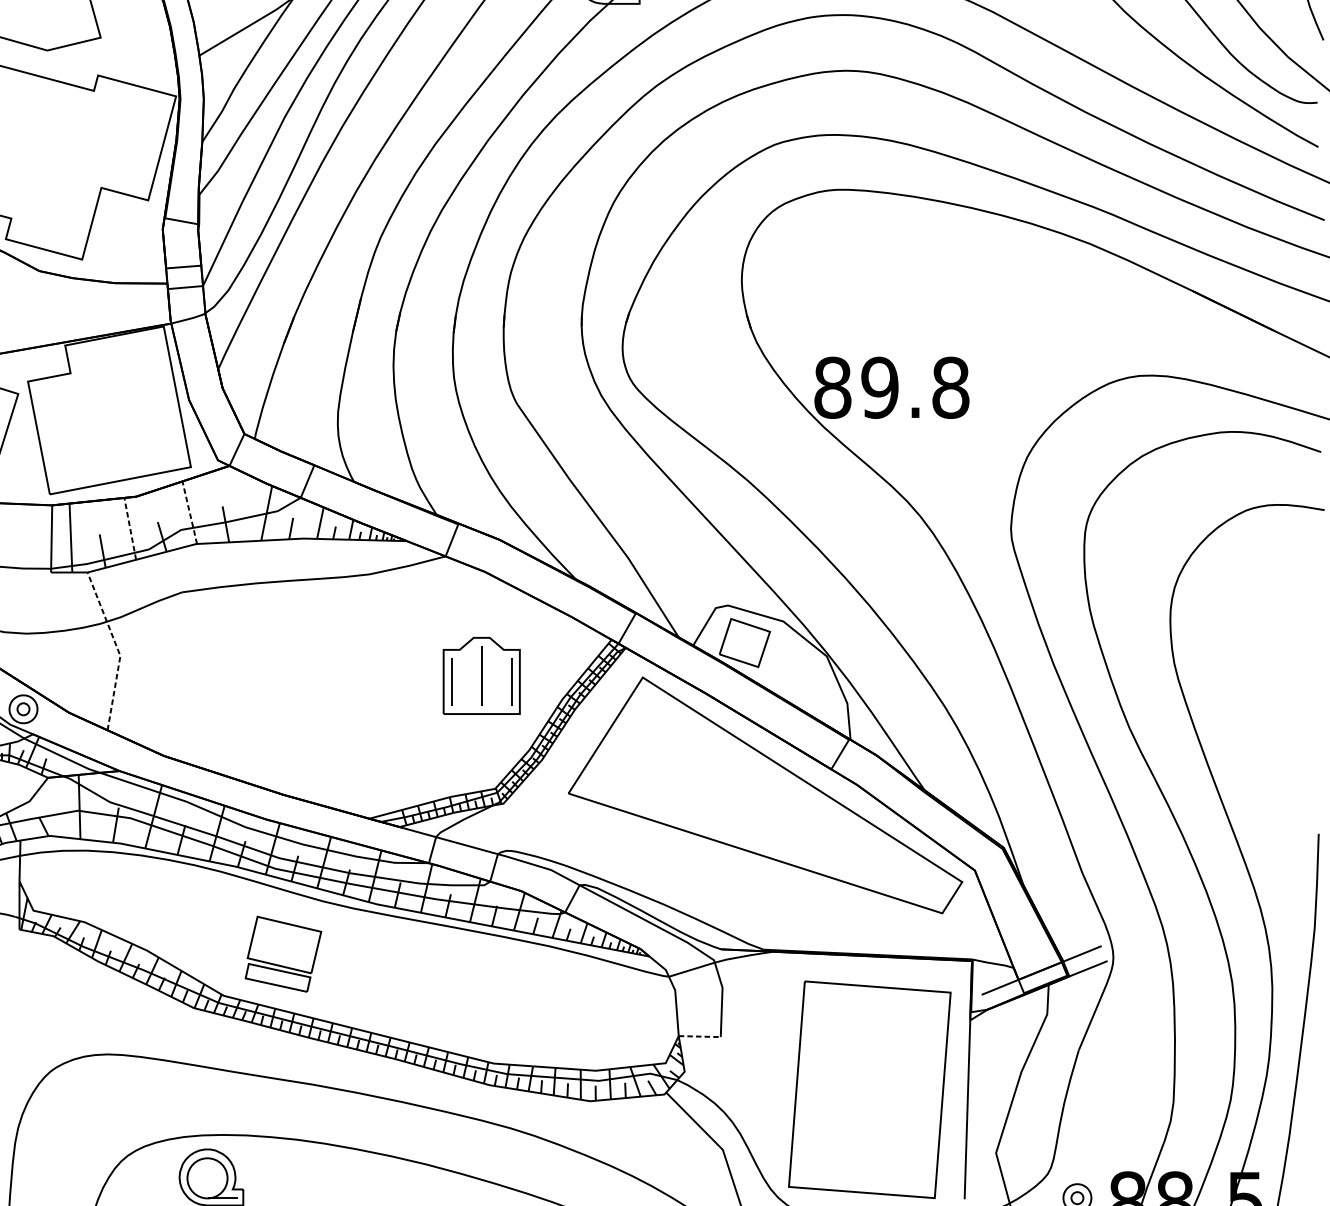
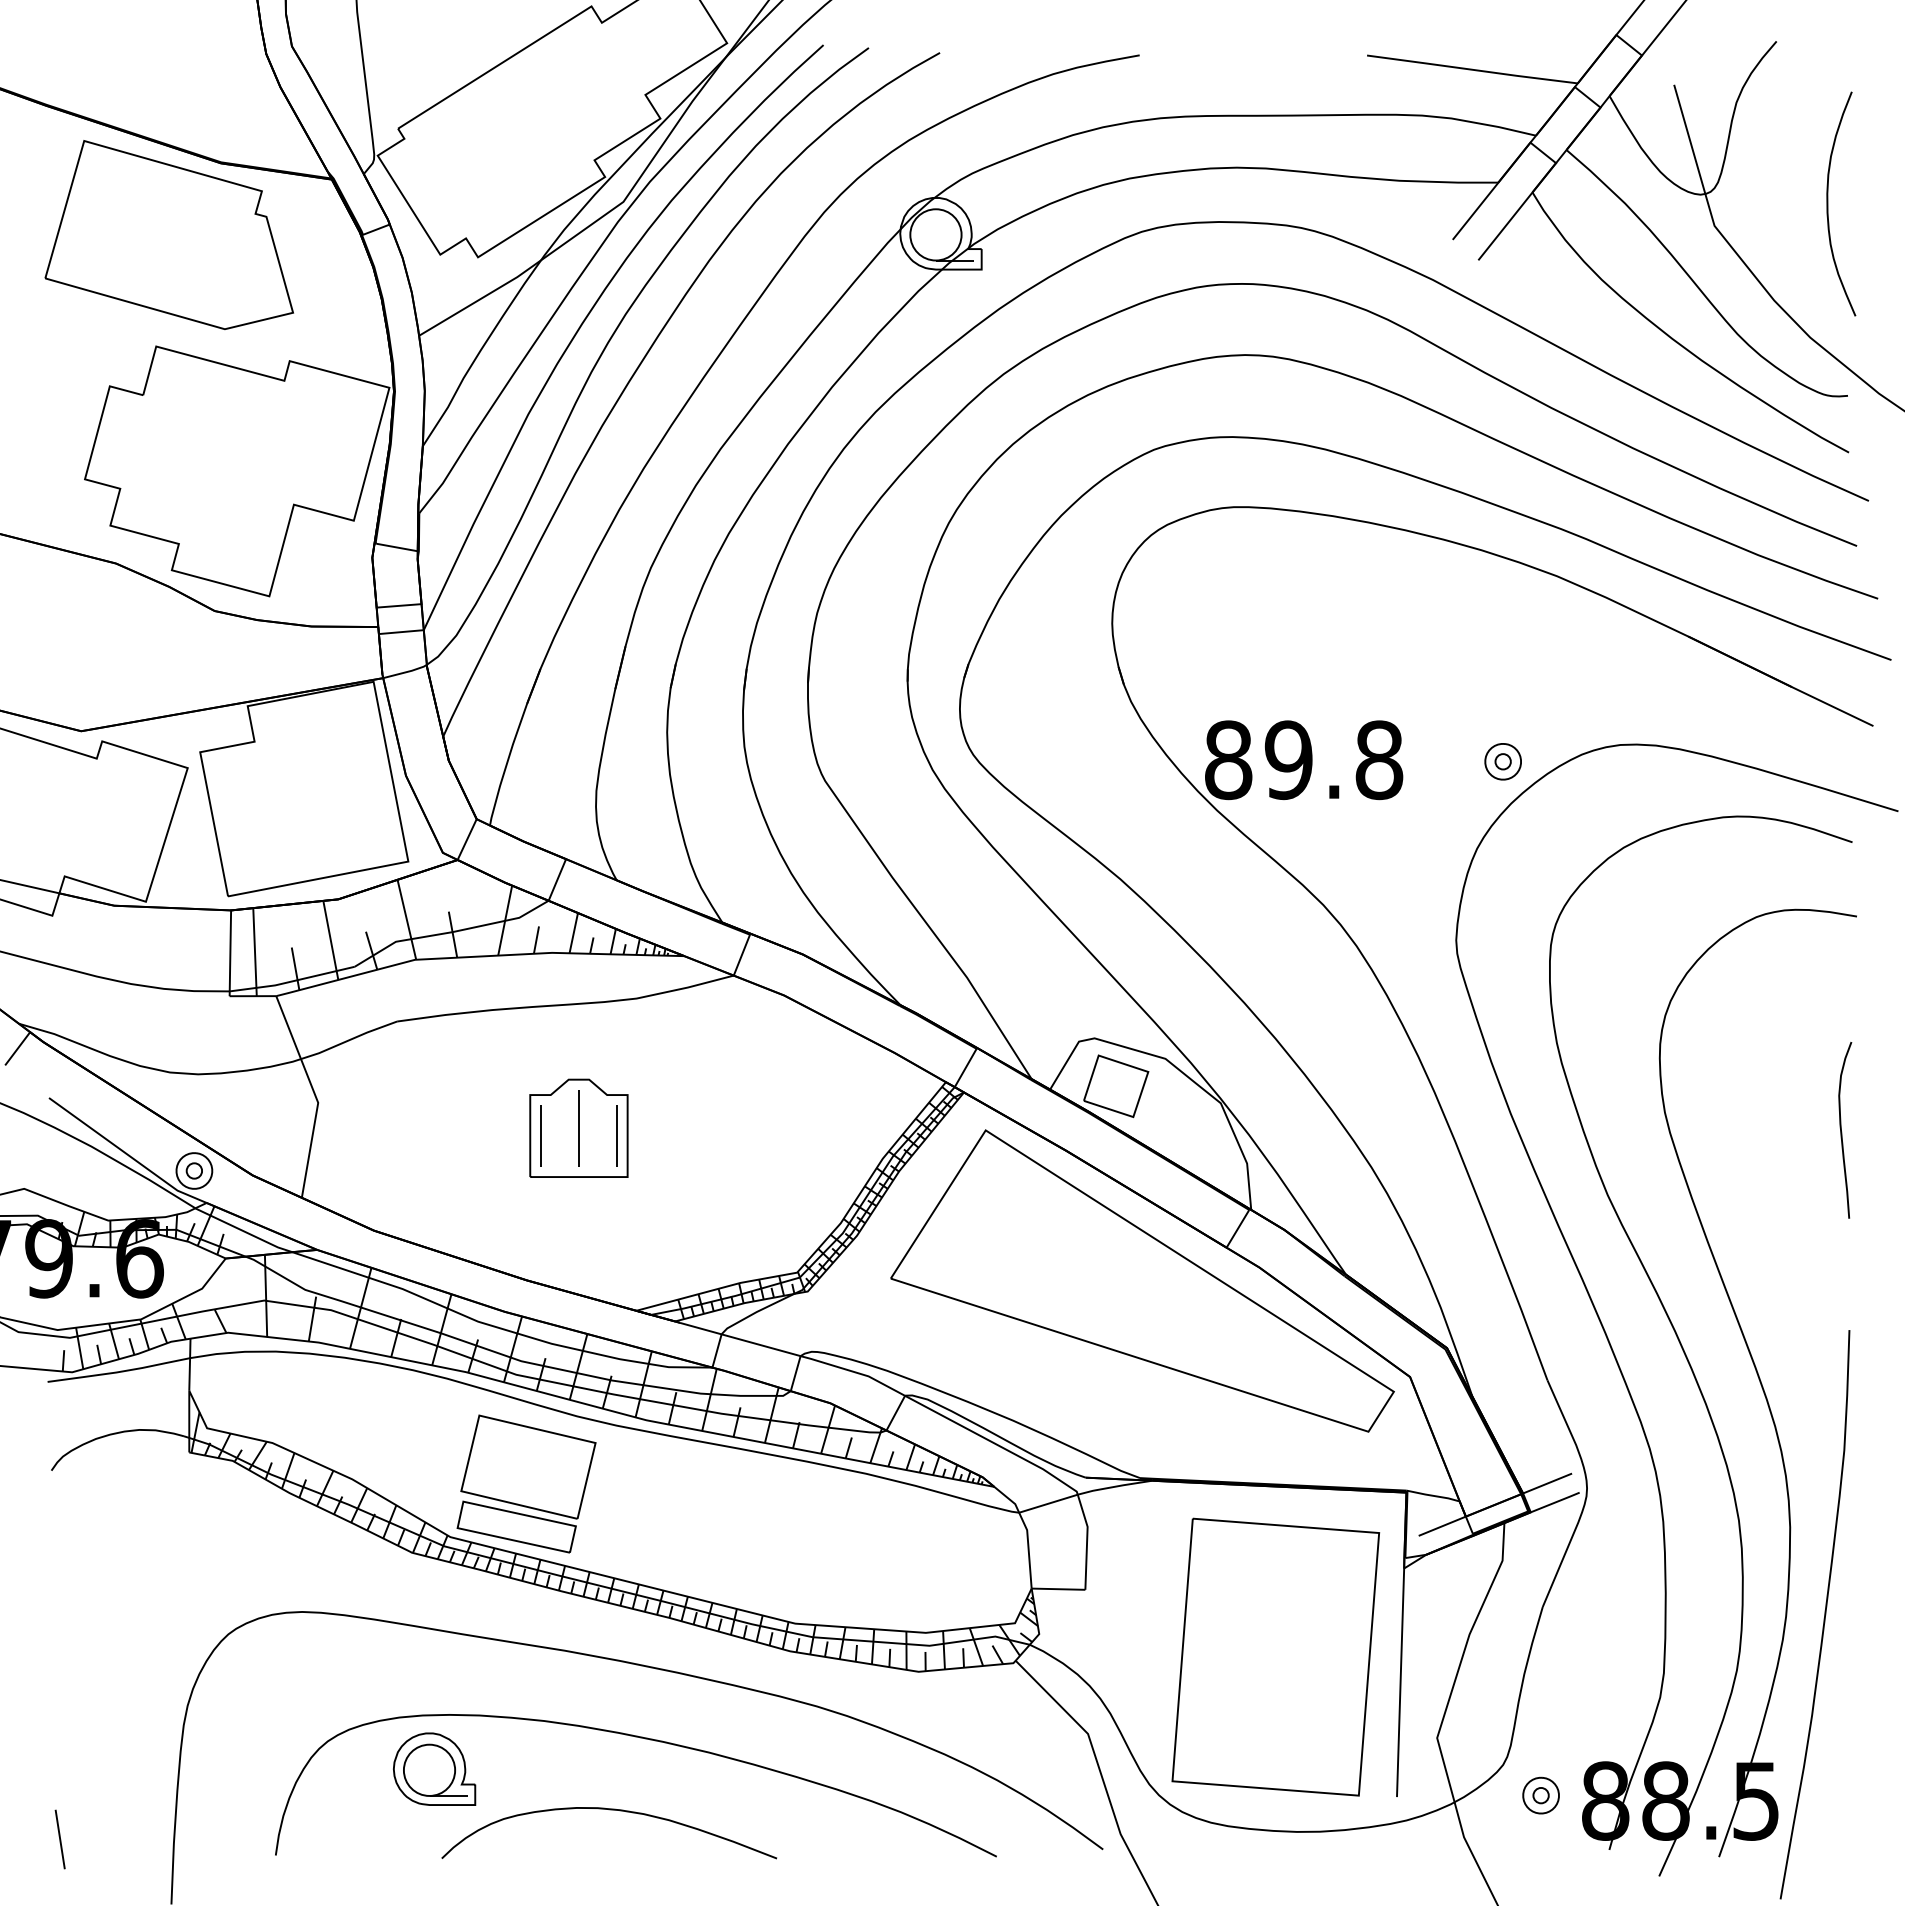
part: (1047, 388) -> (1502, 761), added
line: (189, 512) -> (406, 919), dashed -> solid
line: (130, 528) -> (330, 939), dashed -> solid
line: (117, 649) -> (314, 1094), dashed -> solid
part: (481, 675) -> (578, 1127), moved
curve: (1313, 679) -> (1842, 1132), added
part: (283, 953) -> (526, 1483), size x1.43
line: (699, 1036) -> (1058, 1589), dashed -> solid

